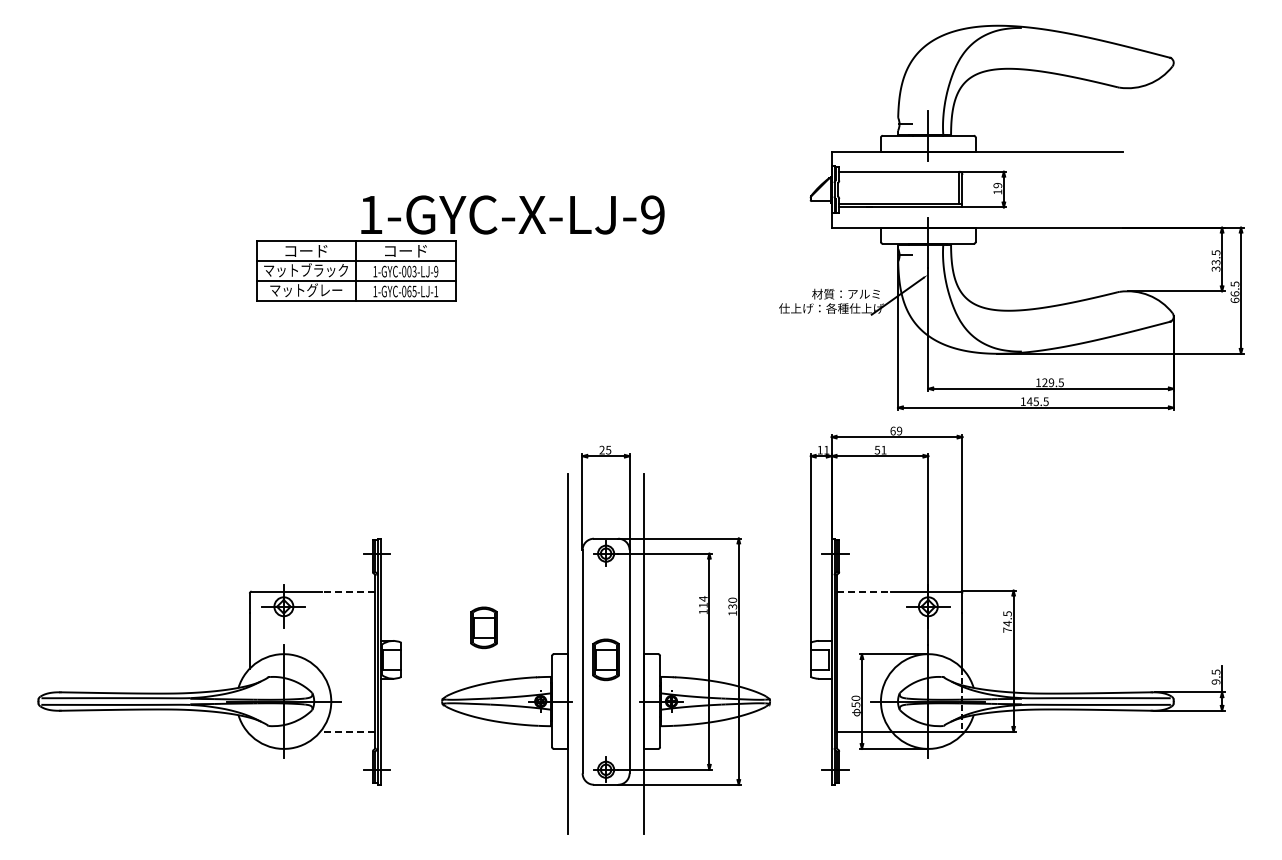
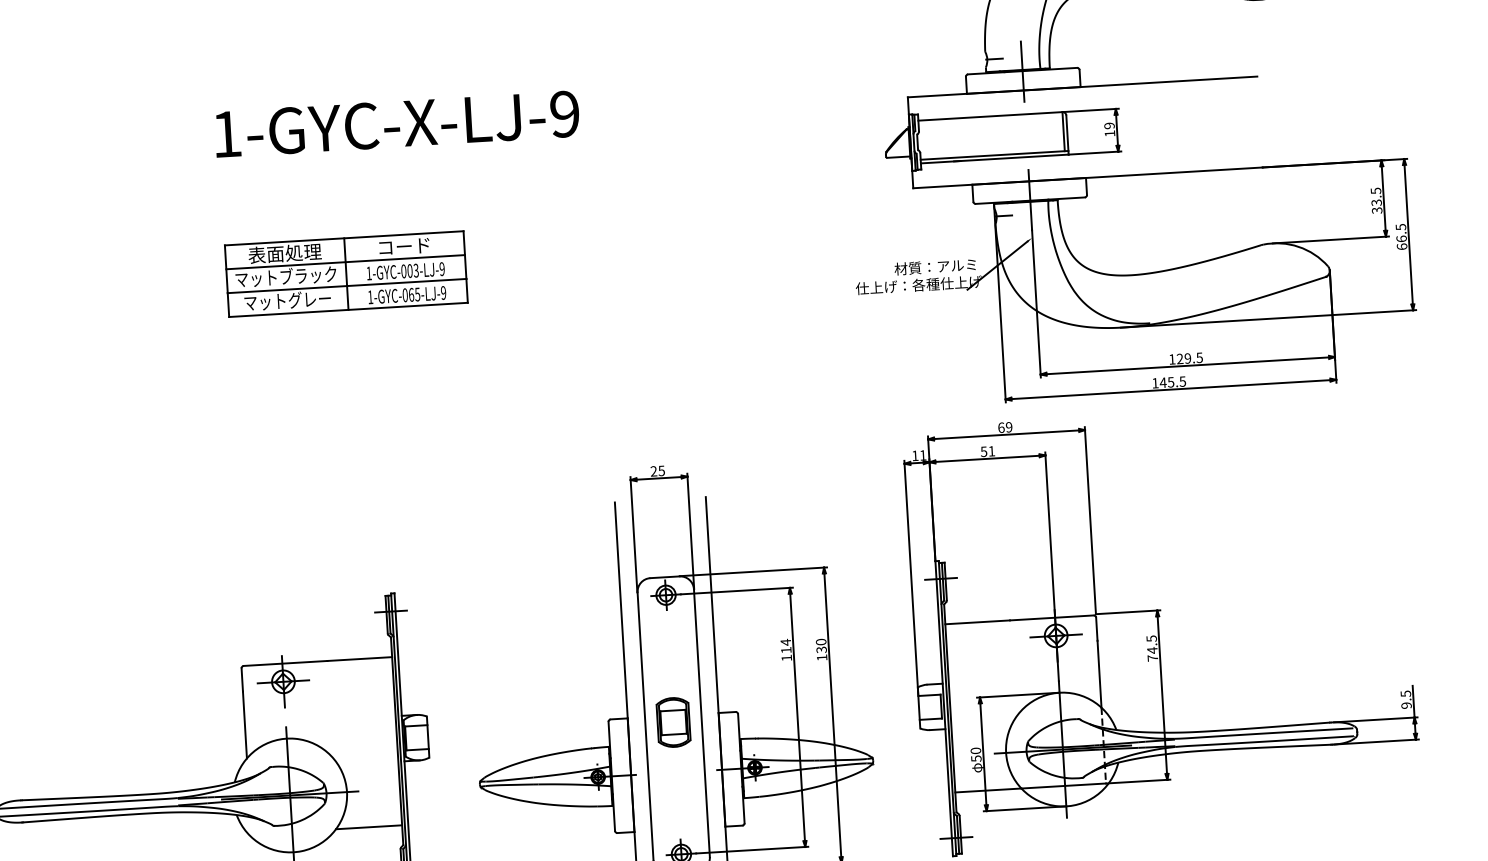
text: (512, 214) -> (396, 123), moved
text: (306, 250) -> (285, 253), コード -> 表面処理
text: (436, 291) -> (443, 292), 1-GYC-065-LJ-1 -> 1-GYC-065-LJ-9
line: (348, 591) -> (359, 658), dashed -> solid
line: (863, 591) -> (977, 622), dashed -> solid
part: (483, 627) -> (524, 692), removed
line: (347, 731) -> (368, 826), dashed -> solid

